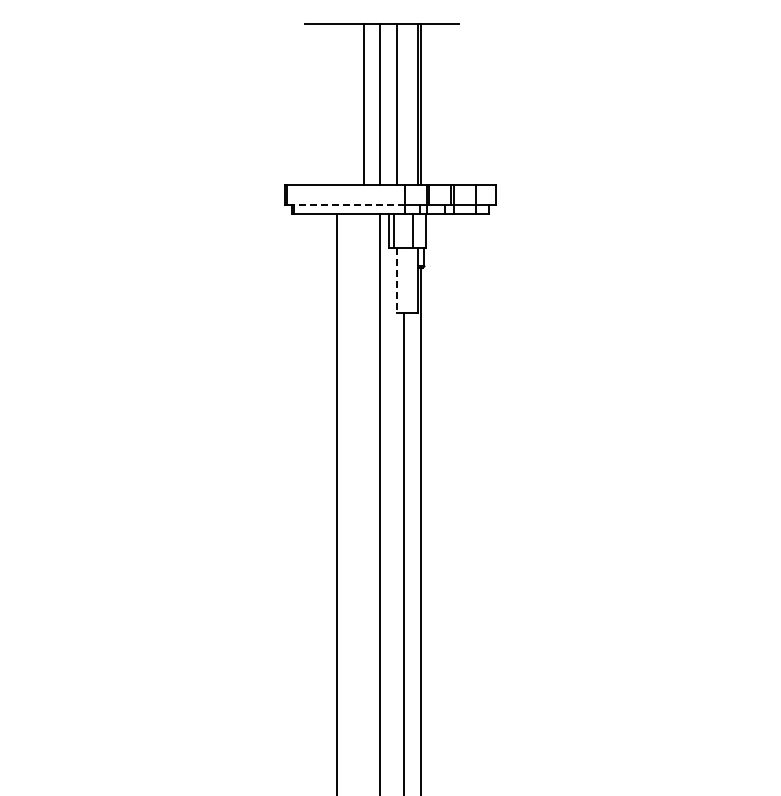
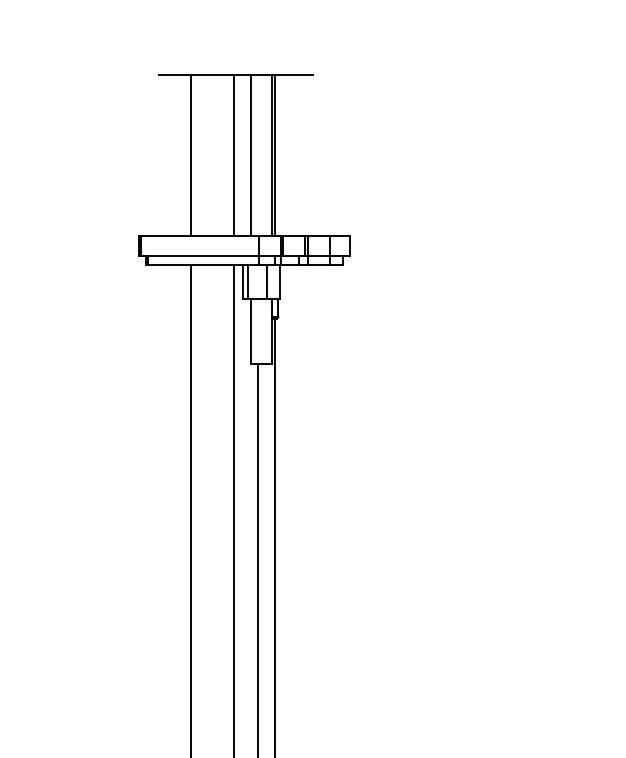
line: (364, 104) -> (191, 155), moved
line: (345, 205) -> (199, 256), dashed -> solid
line: (396, 280) -> (250, 331), dashed -> solid

